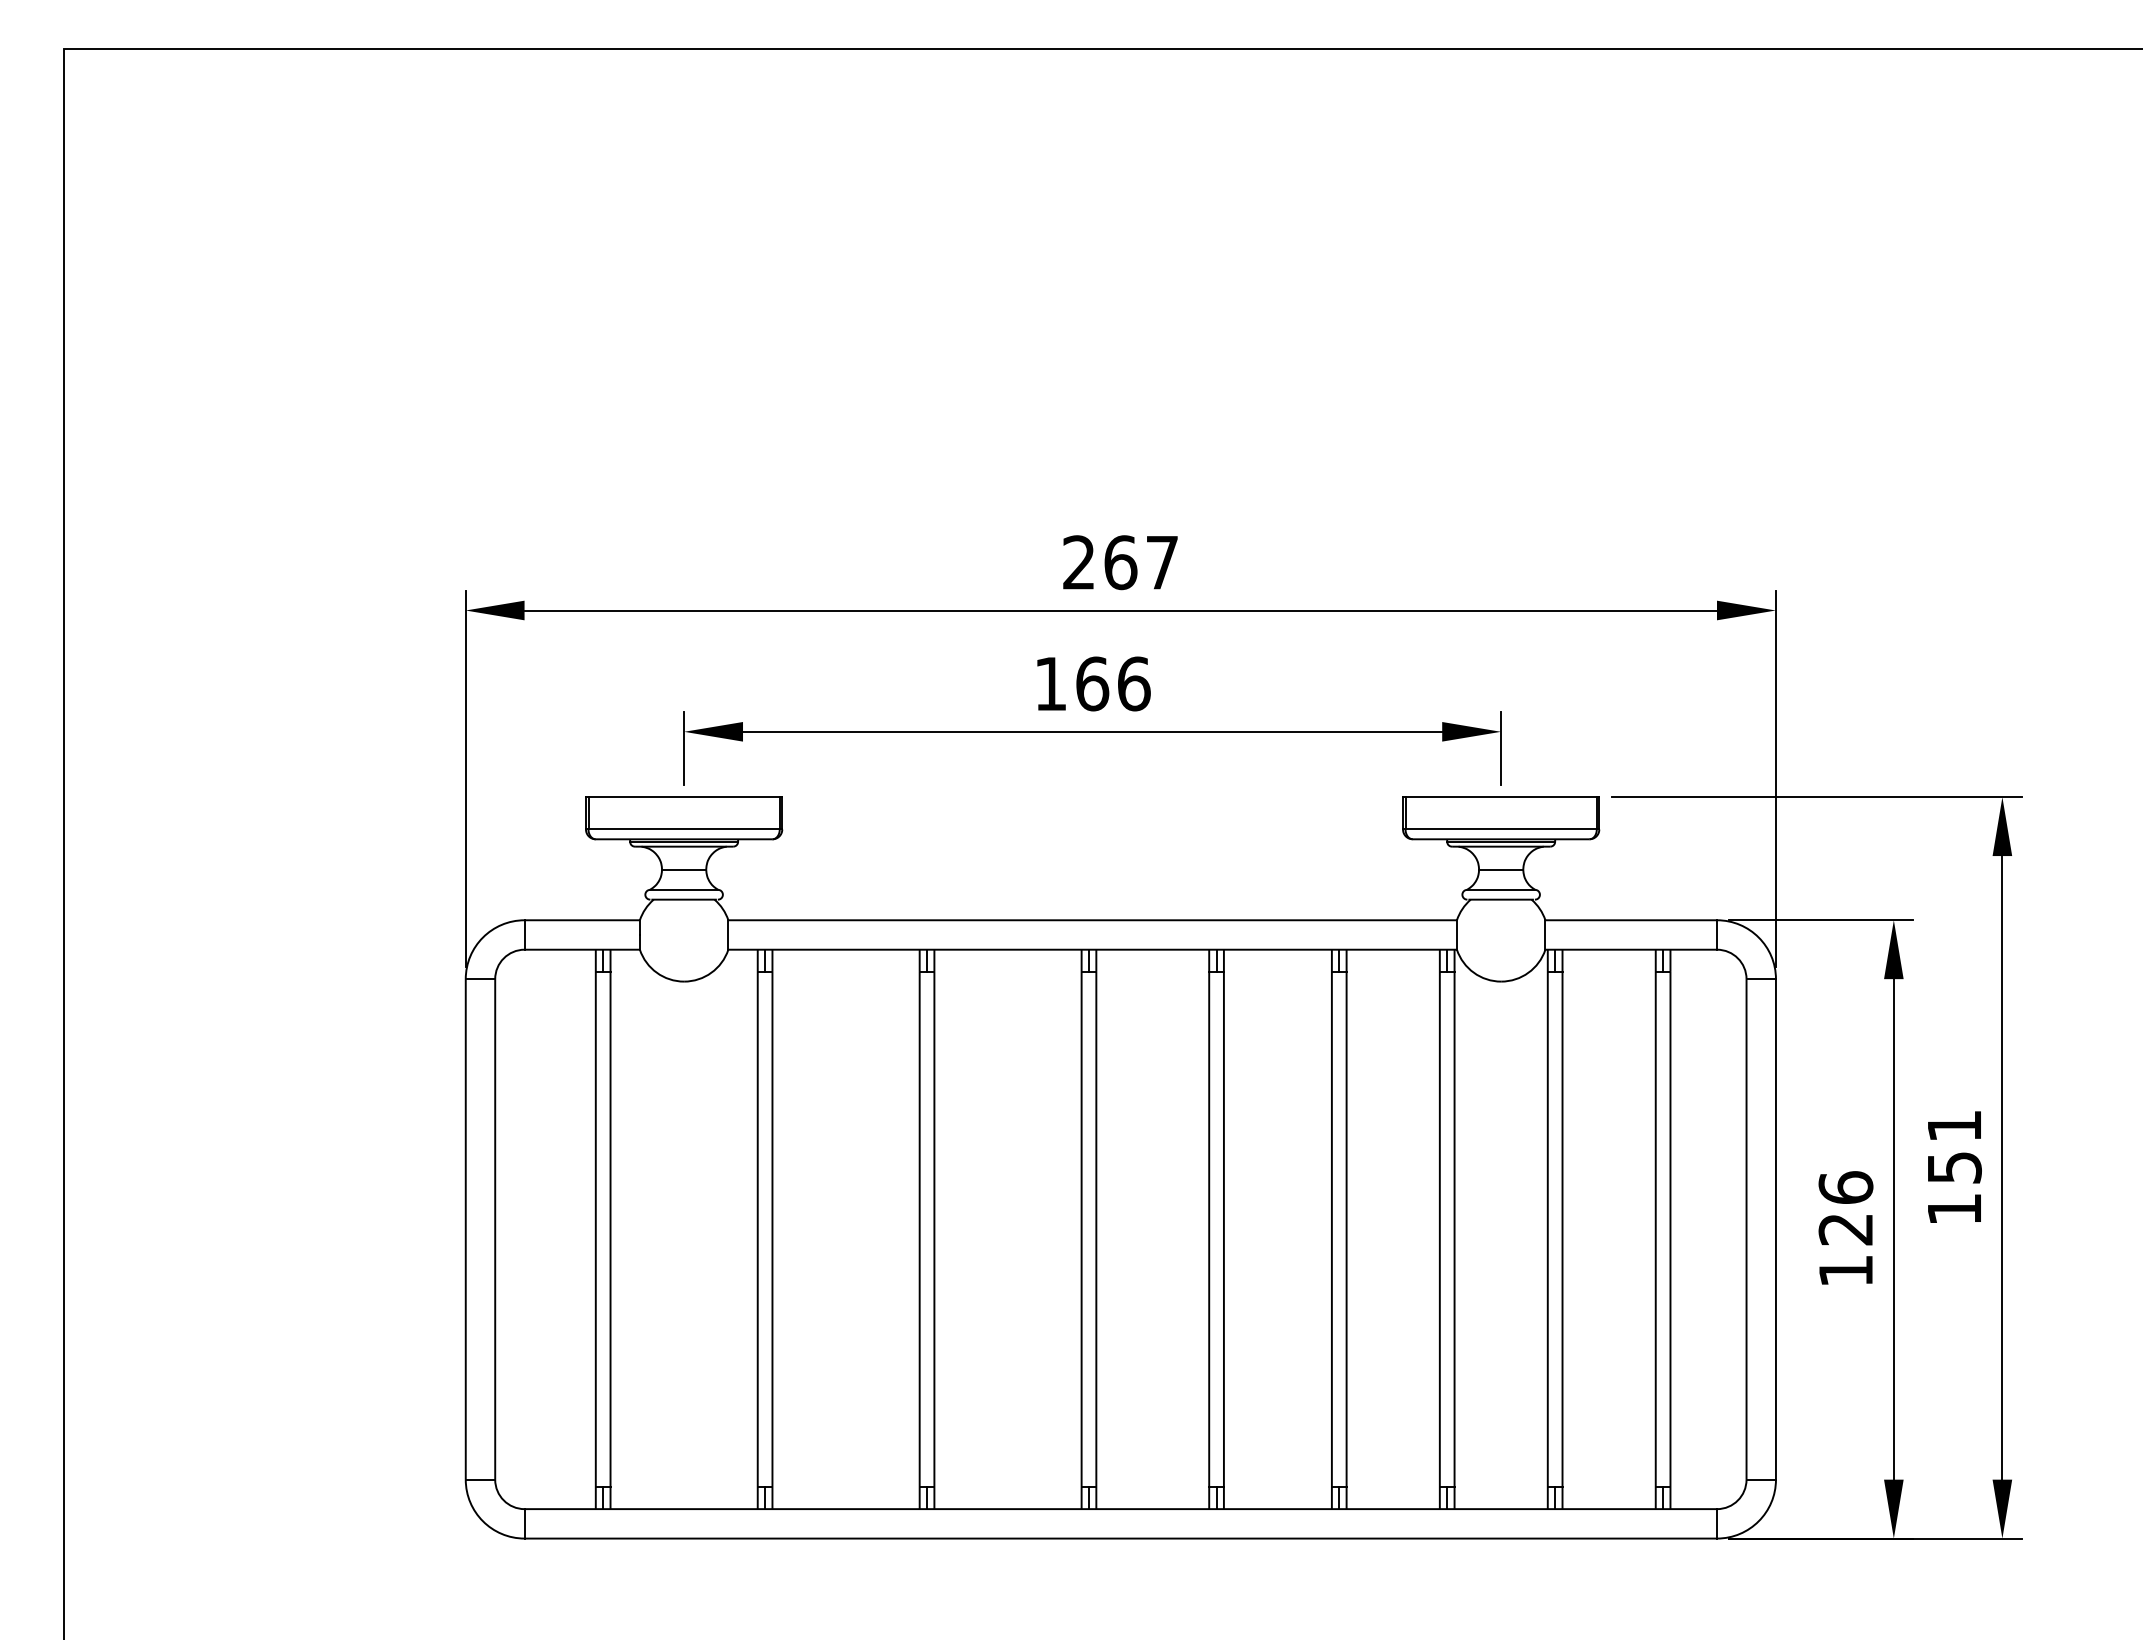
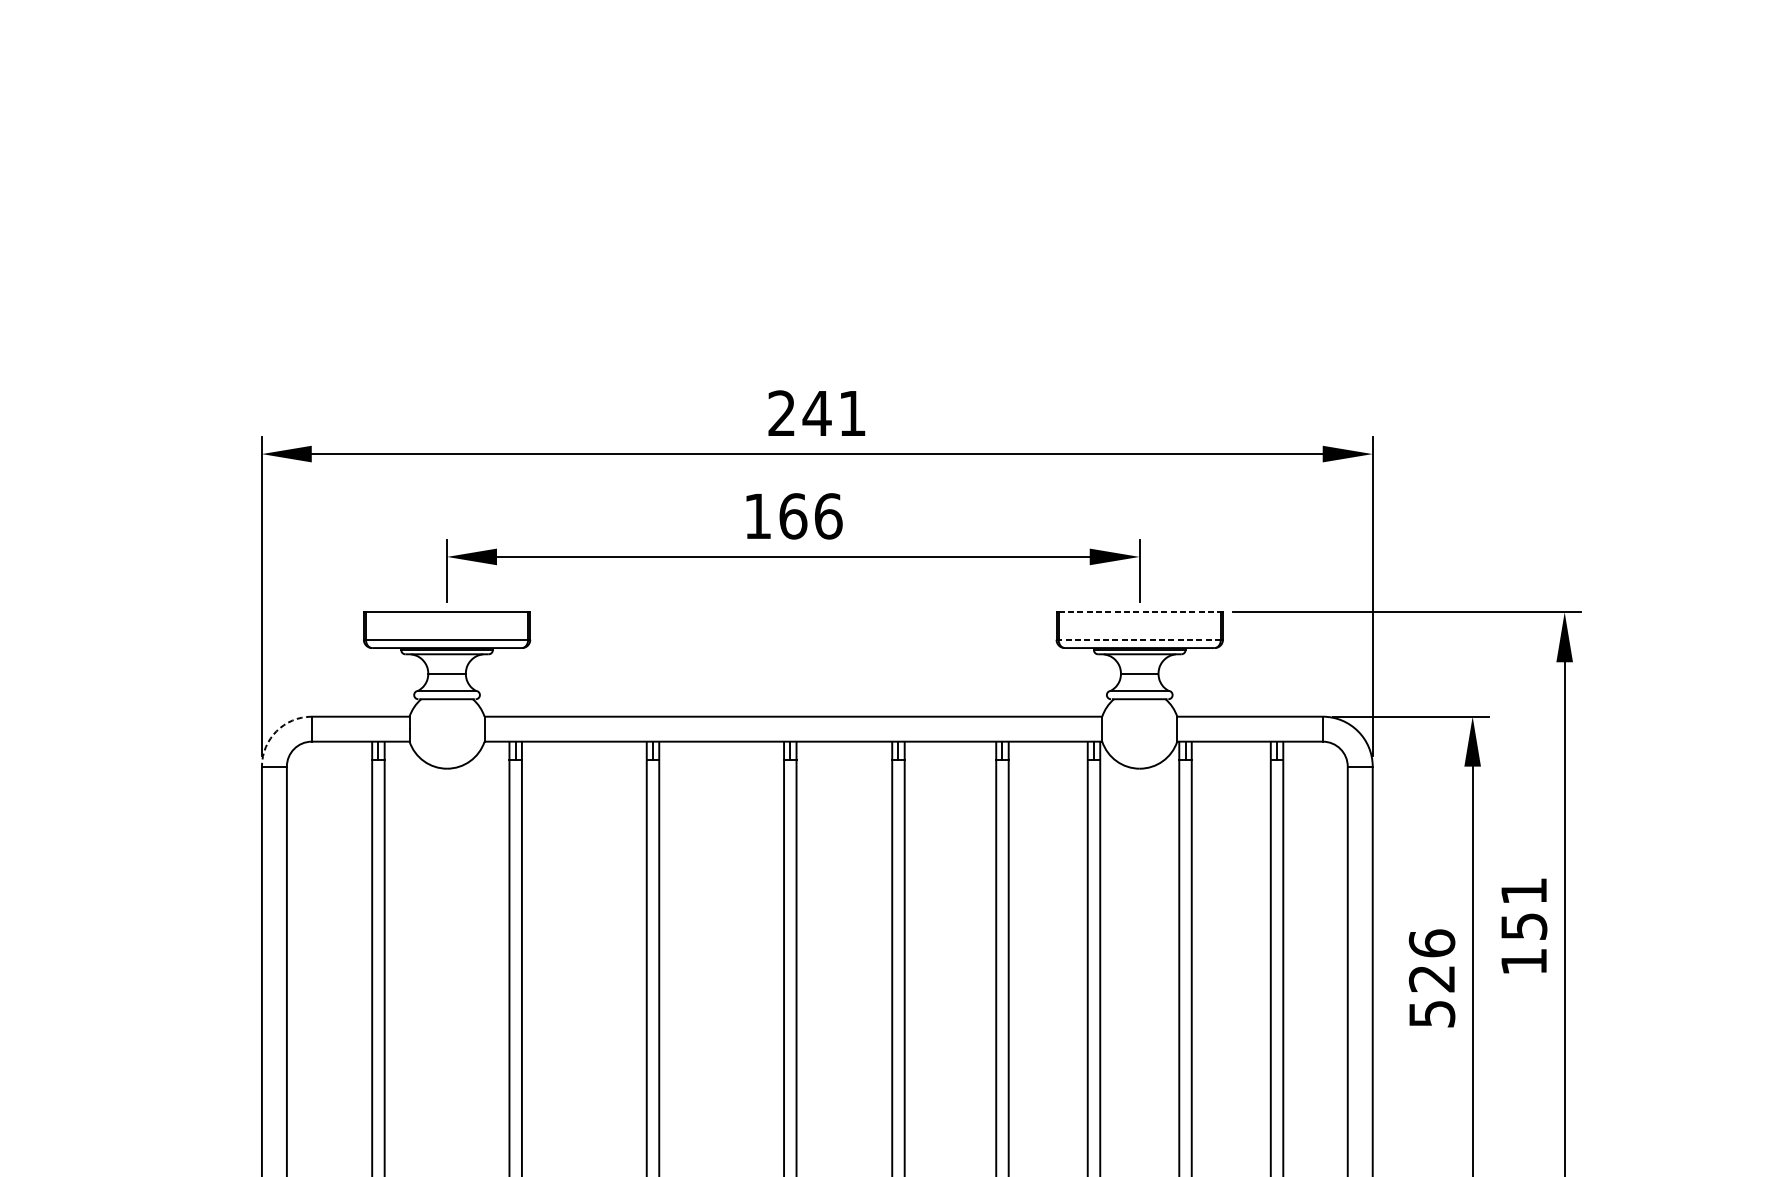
text: (1140, 562) -> (833, 413), 267 -> 241
line: (1501, 797) -> (1140, 612), solid -> dashed
line: (1501, 829) -> (1140, 639), solid -> dashed
arc: (483, 937) -> (276, 731), solid -> dashed
text: (1846, 1270) -> (1432, 1013), 126 -> 526

